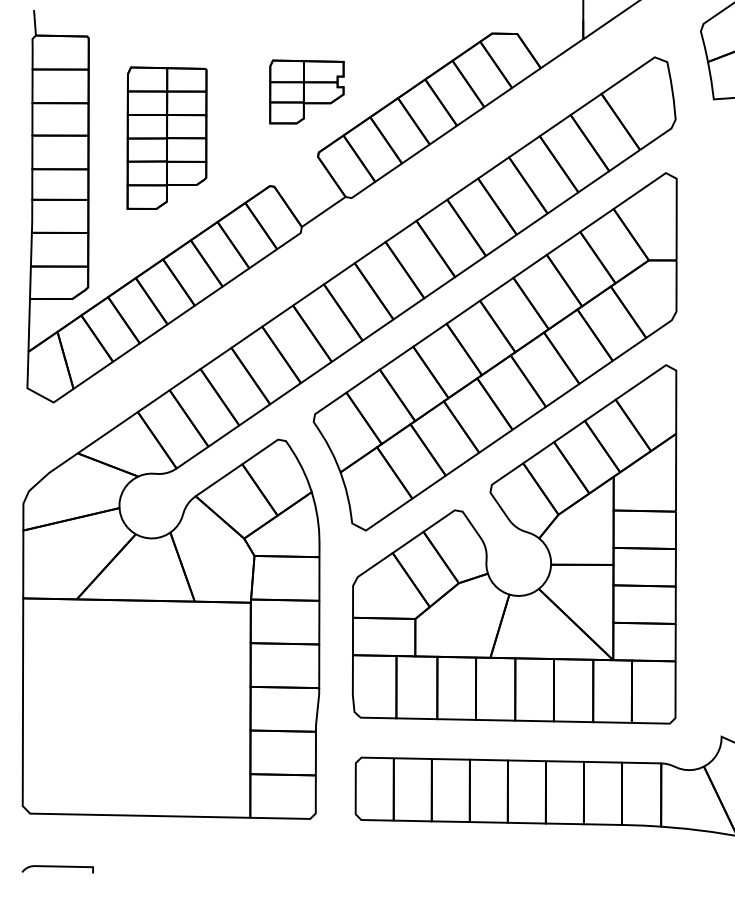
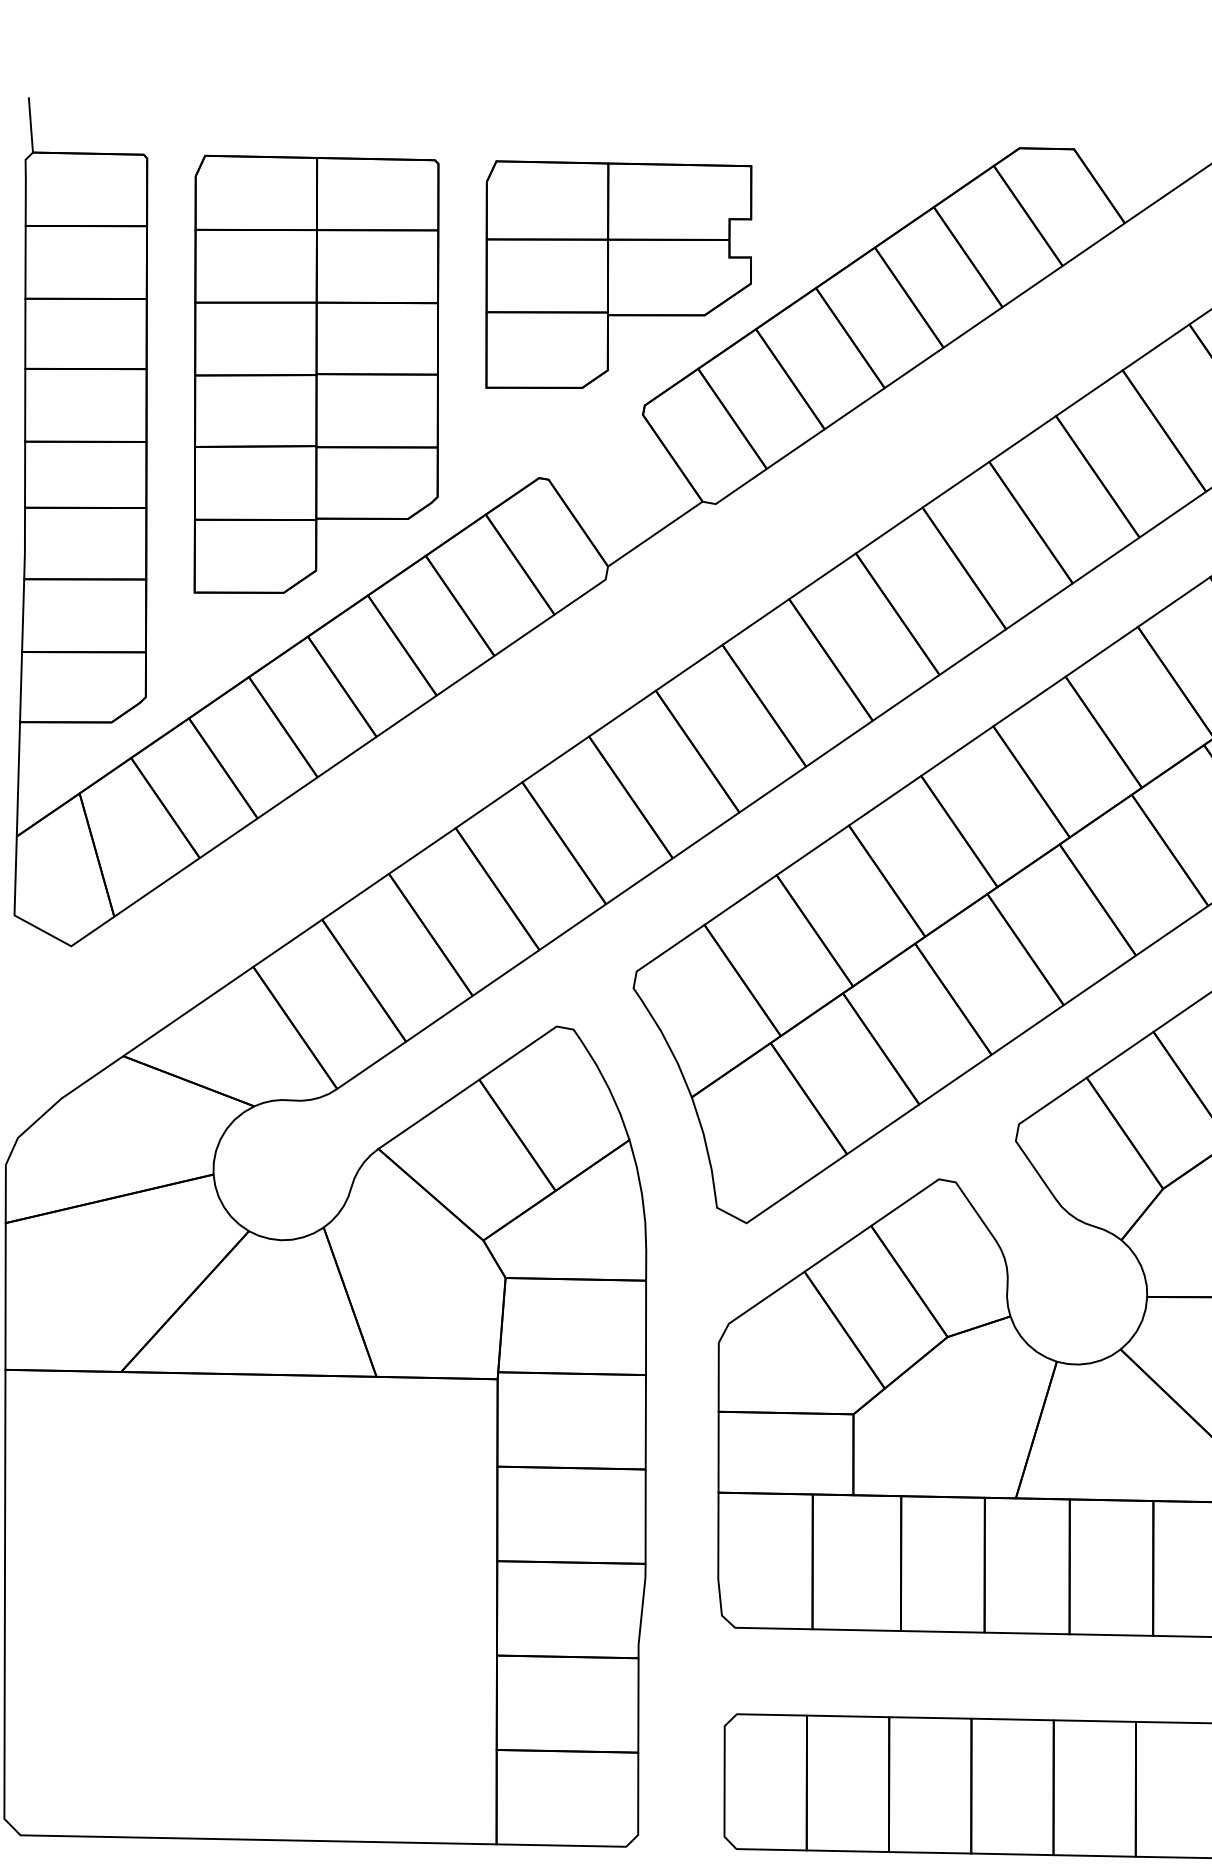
part: (306, 91) -> (618, 273), size x1.67
part: (166, 138) -> (315, 375), size x1.43

